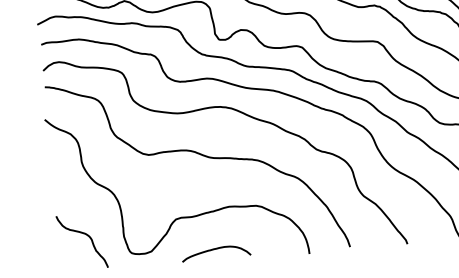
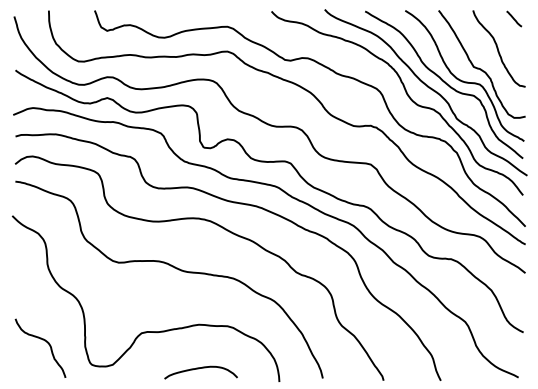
curve: (213, 250) -> (198, 369), moved

